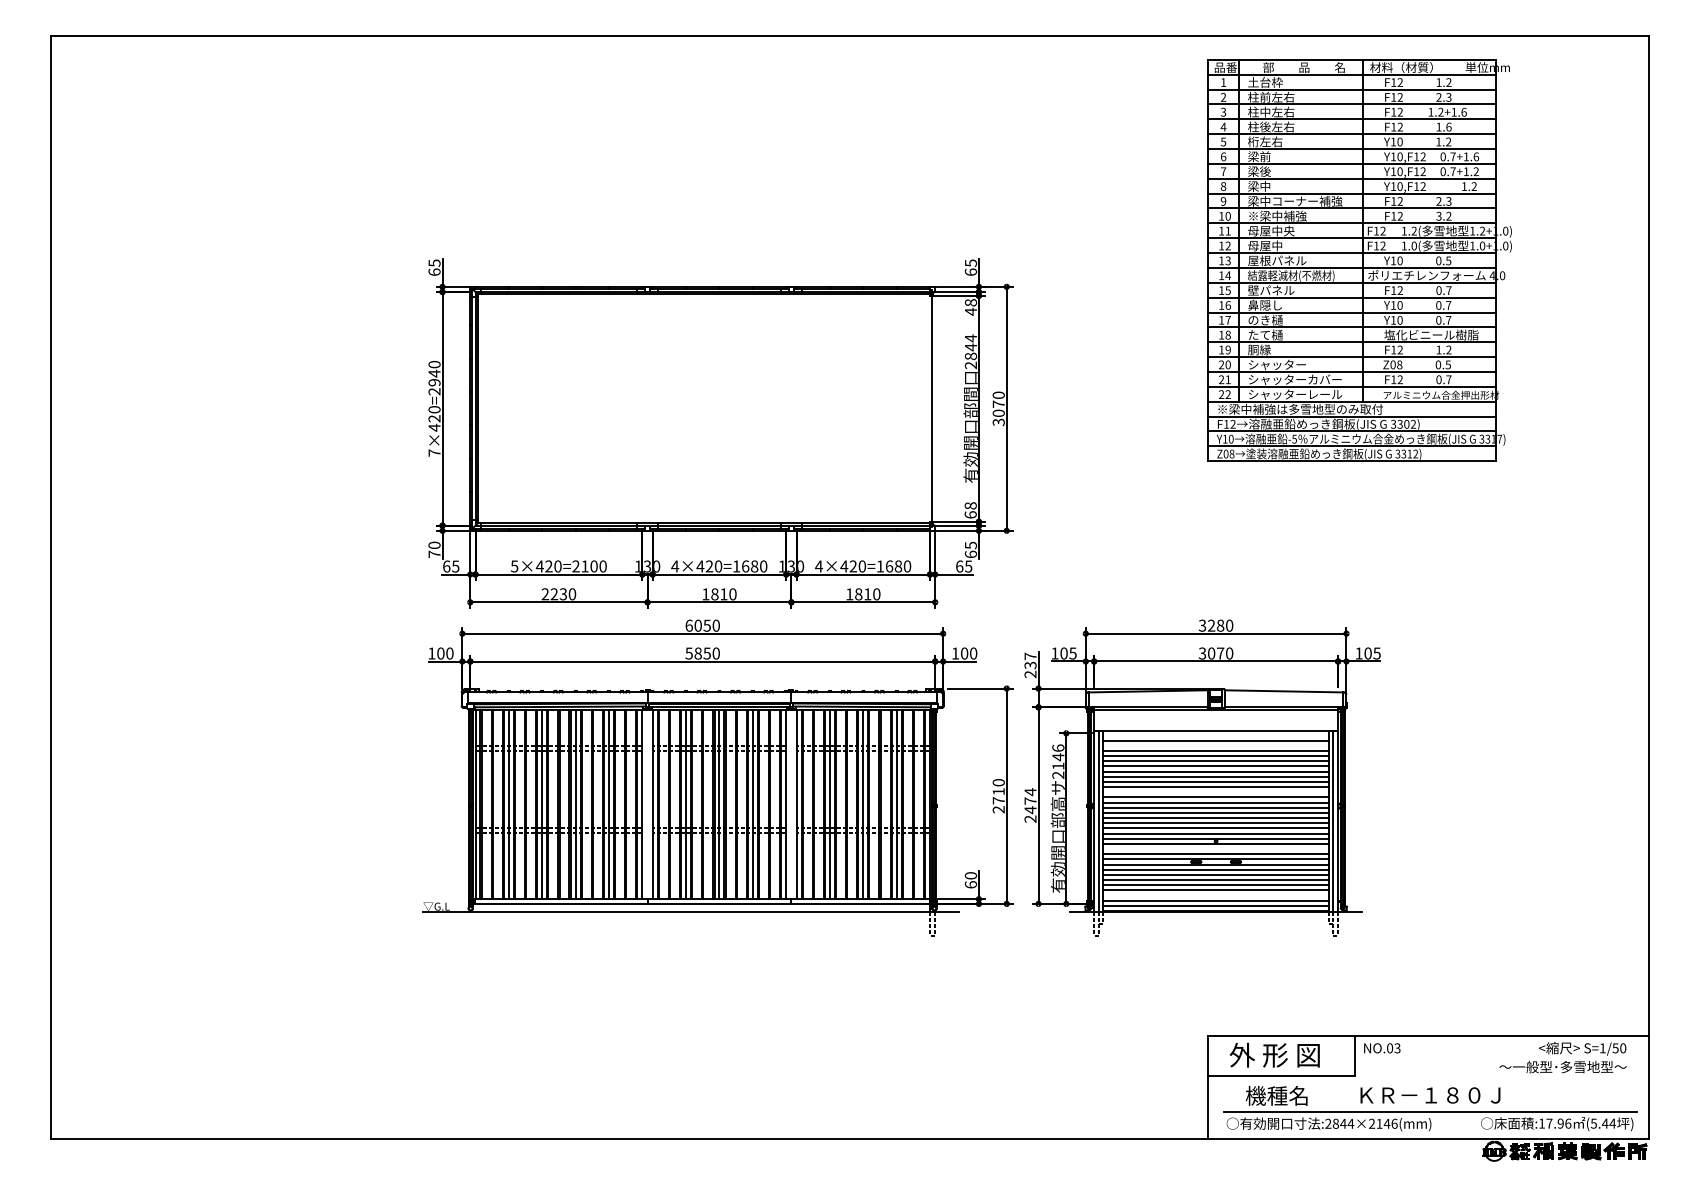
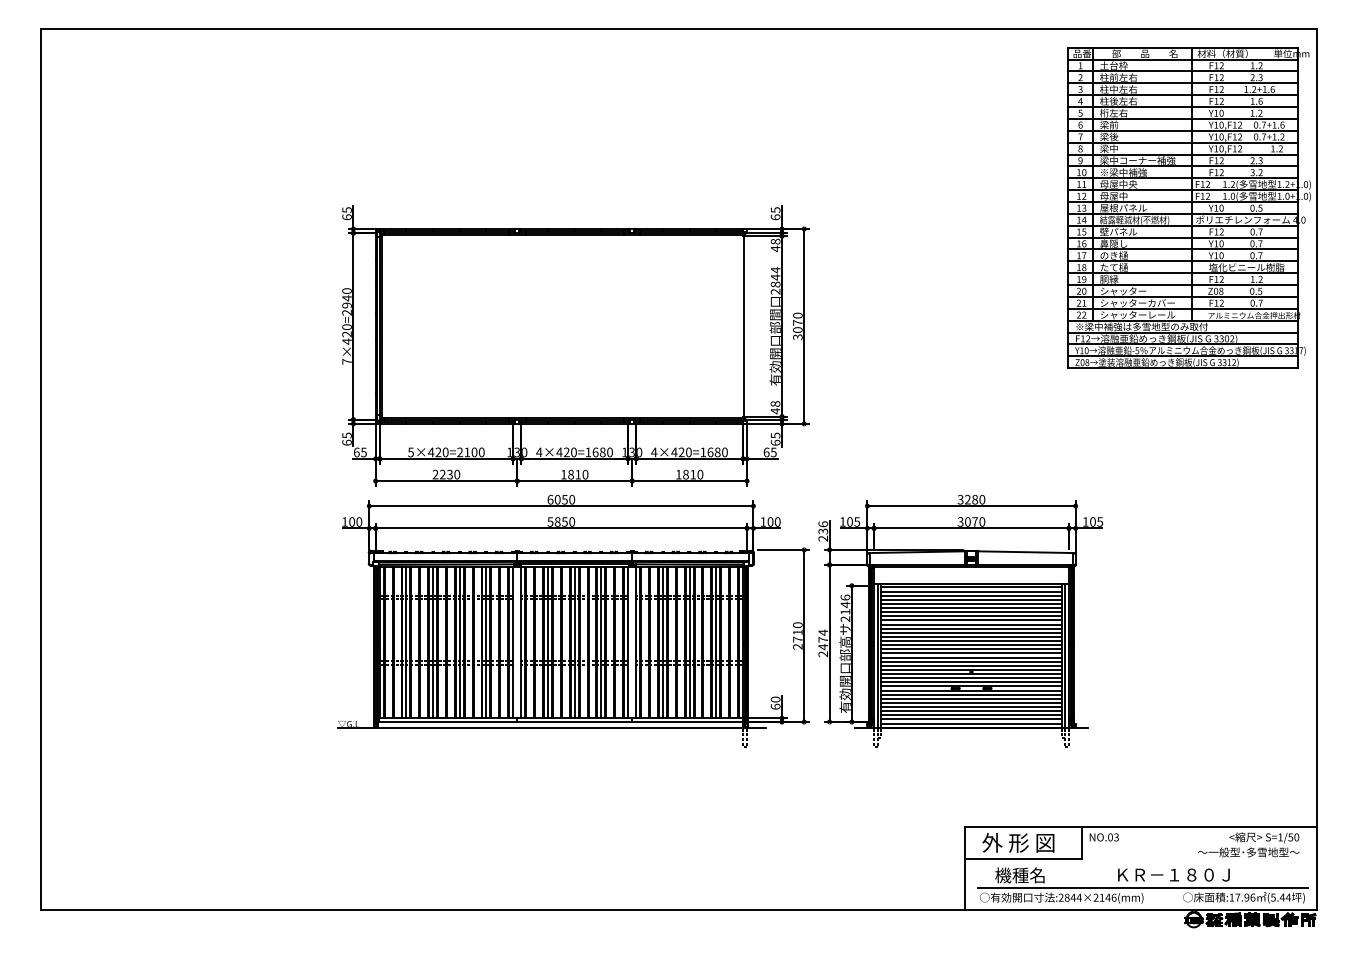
part: (1359, 260) -> (1189, 207), moved
text: (970, 514) -> (775, 410), 68 -> 48
text: (434, 549) -> (347, 438), 70 -> 65
text: (1030, 656) -> (823, 524), 237 -> 236
line: (1216, 735) -> (971, 587), added
line: (1216, 745) -> (971, 595), added
line: (1216, 792) -> (971, 633), added
line: (1216, 849) -> (971, 678), added
line: (1216, 895) -> (971, 715), added
text: (1430, 1095) -> (1173, 875), moved

